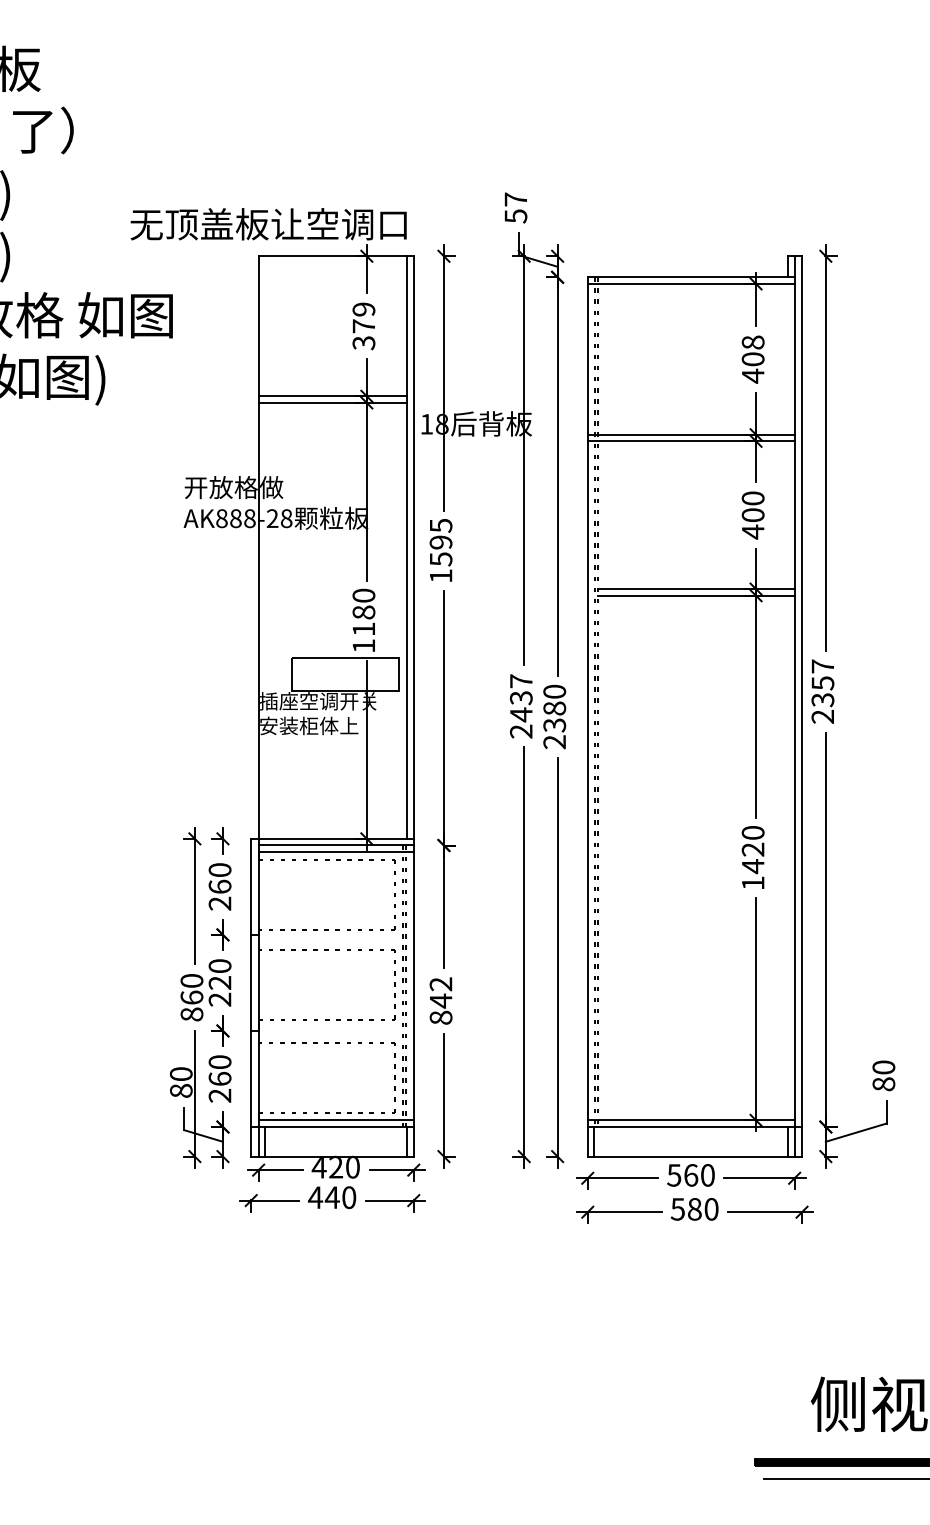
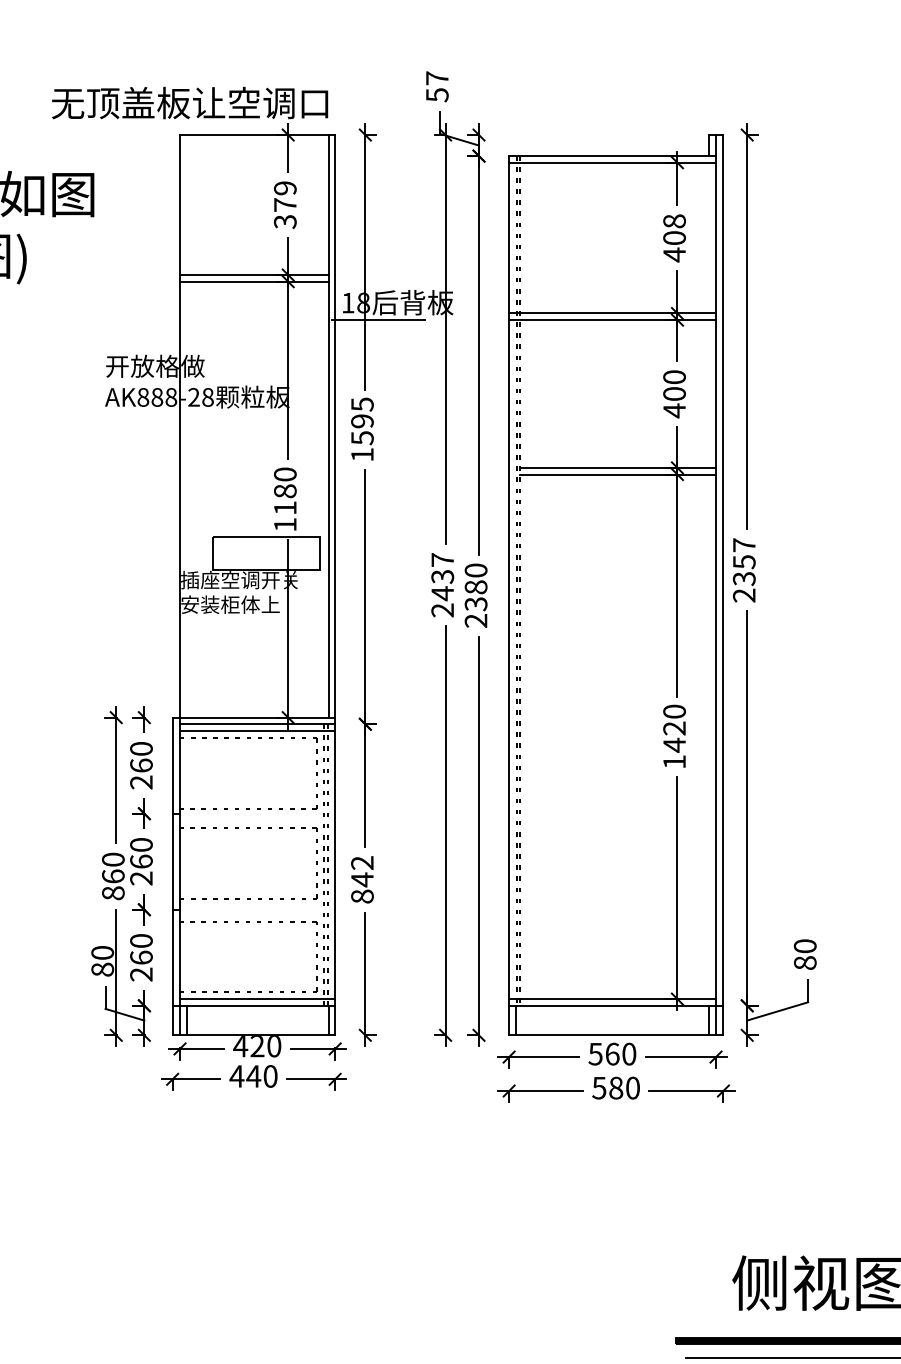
line: (456, 441) -> (377, 320), added
text: (219, 982) -> (140, 861), 220 -> 260

